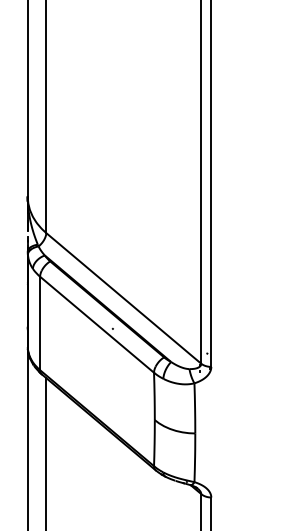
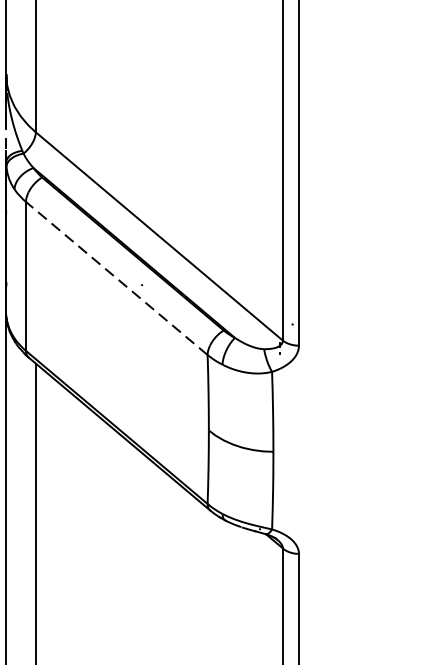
line: (96, 324) -> (115, 278), solid -> dashed

